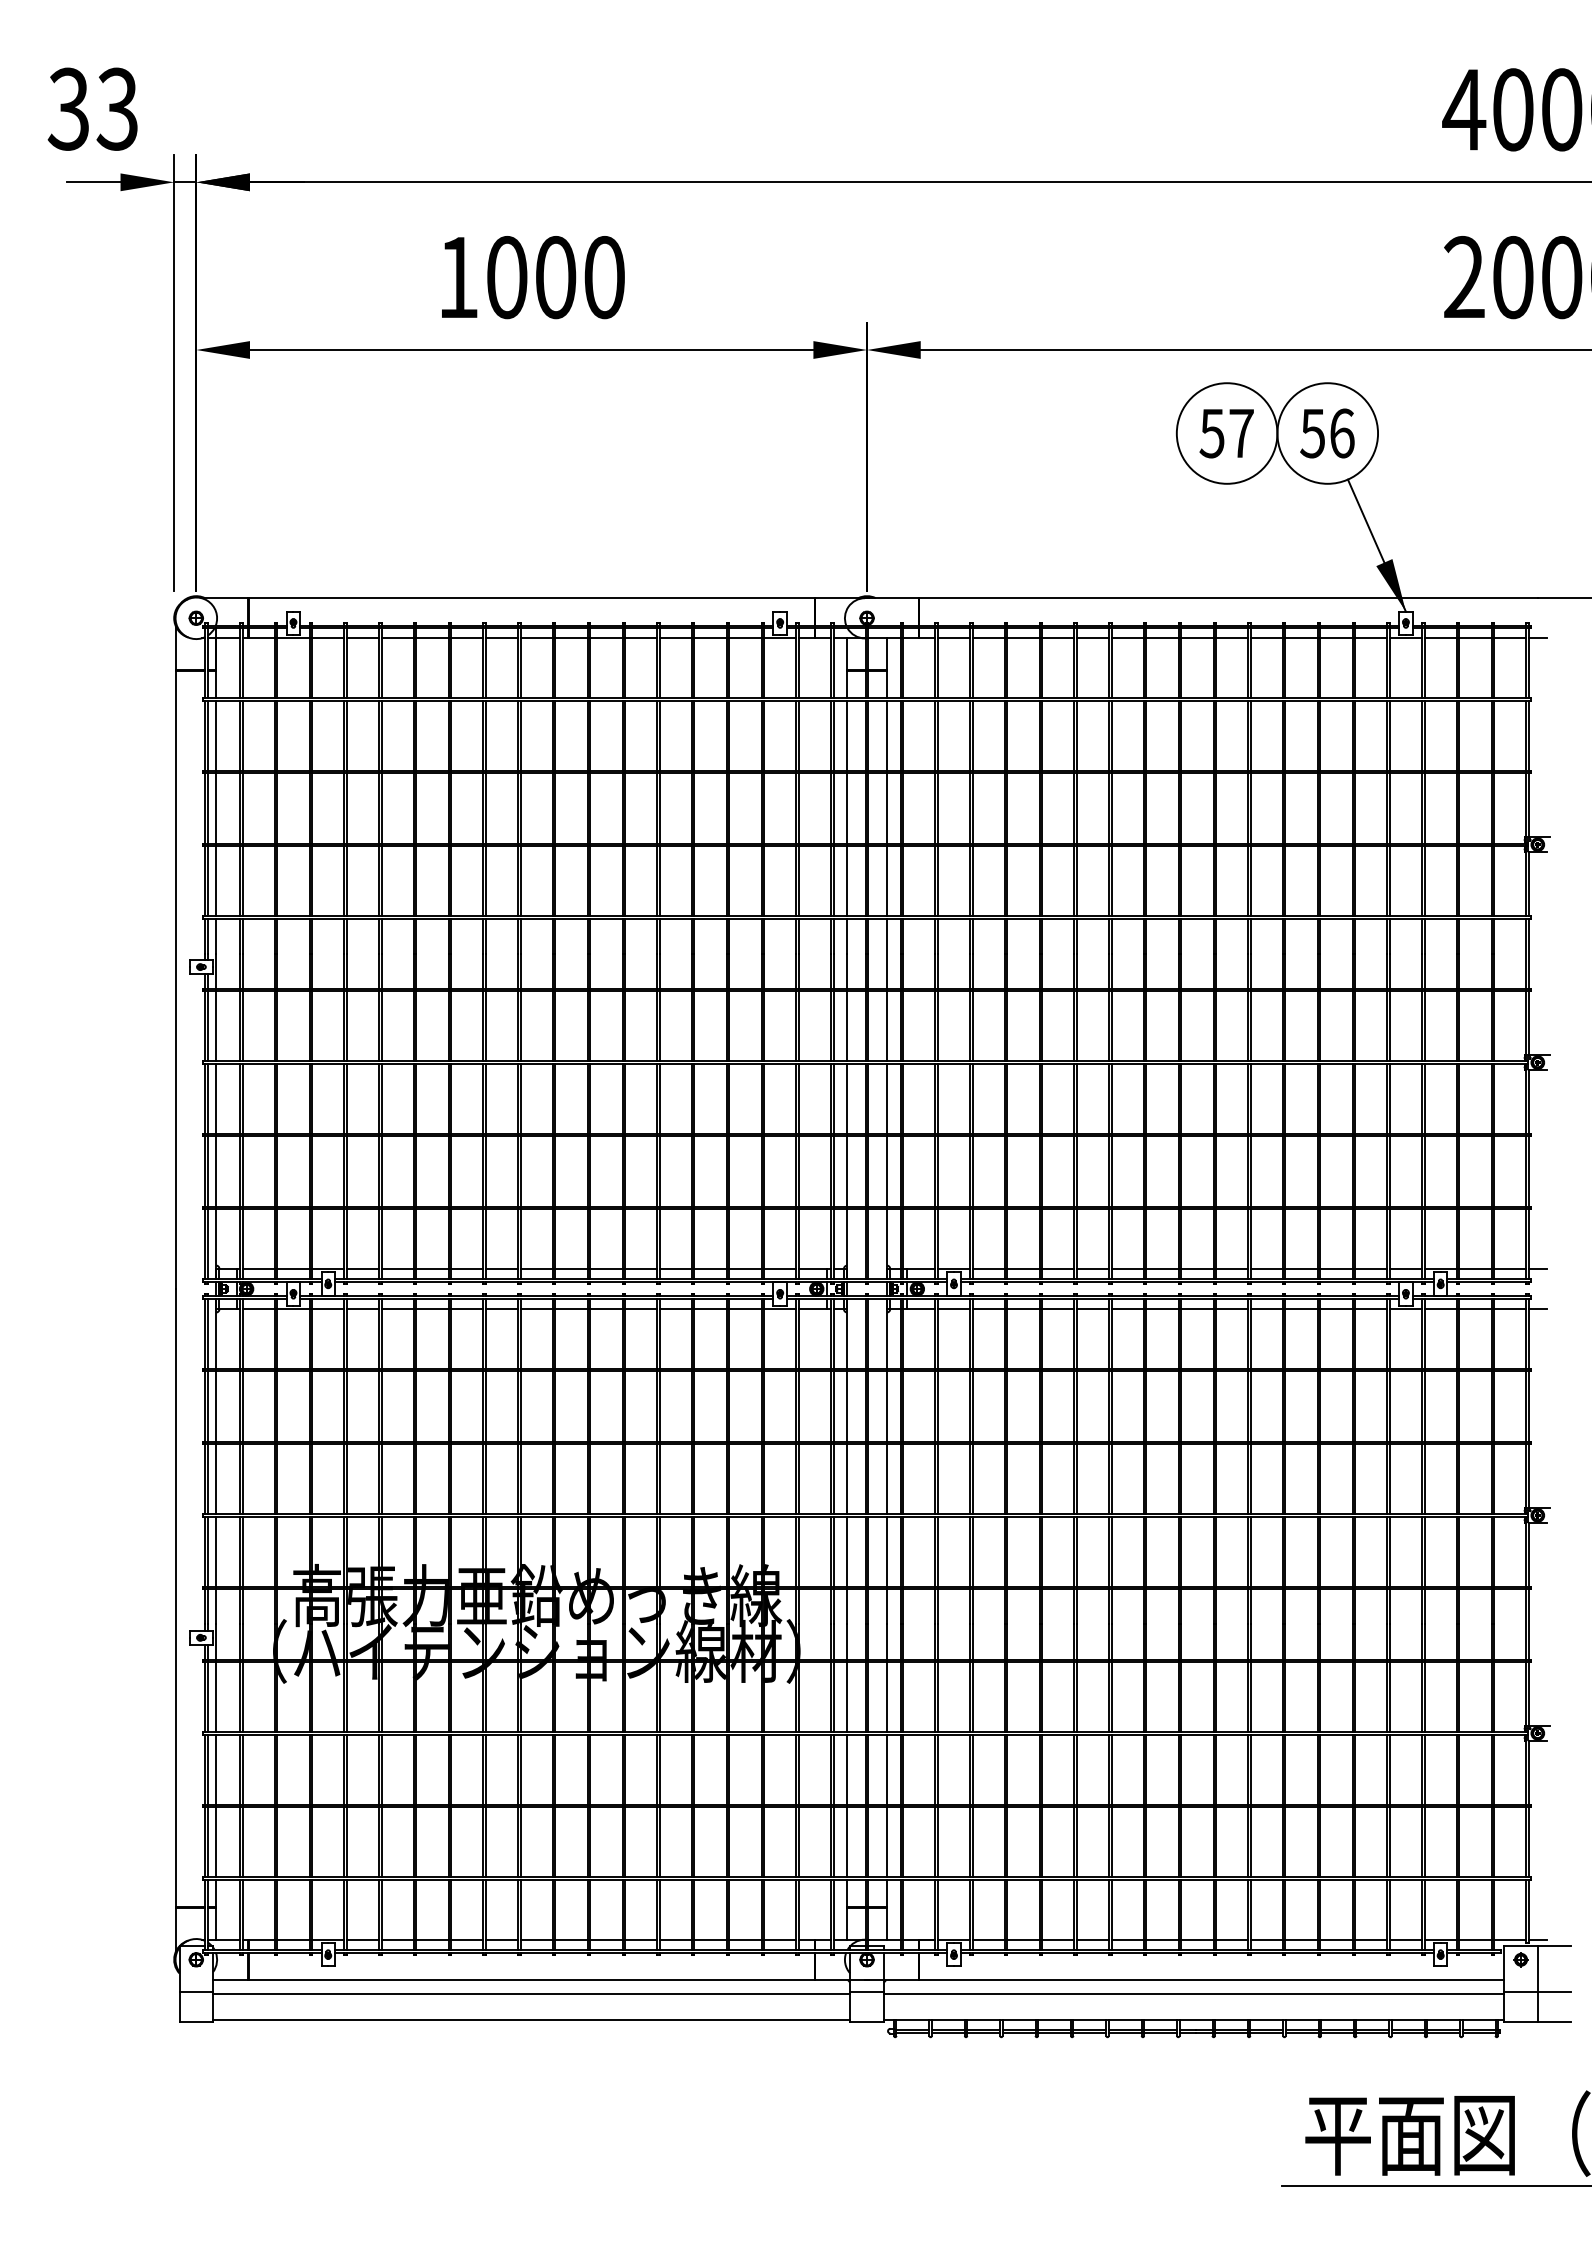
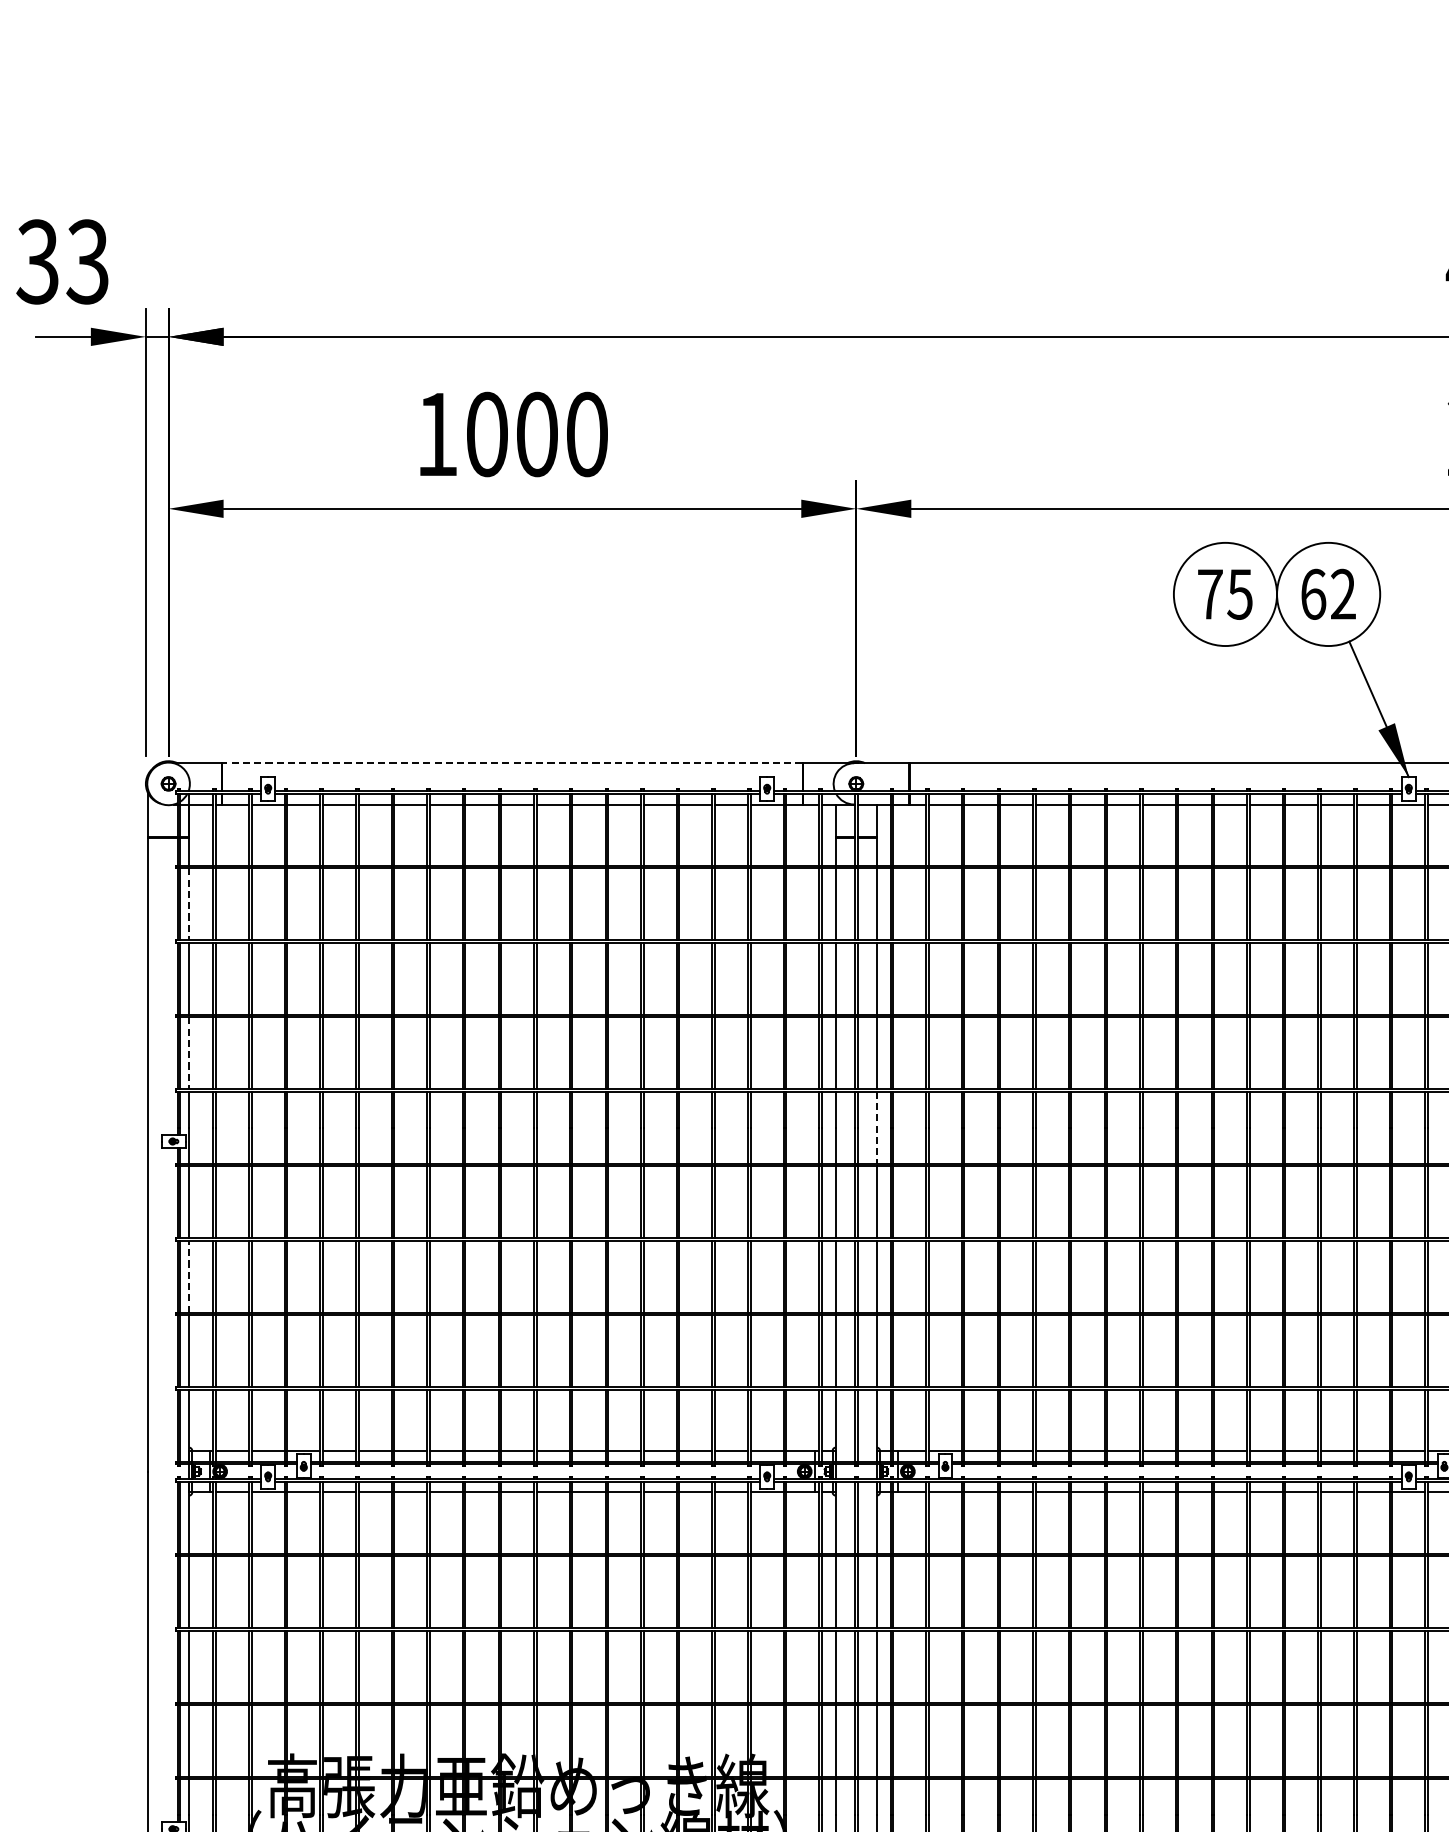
text: (1226, 433) -> (1224, 594), 57 -> 75
text: (1327, 433) -> (1328, 594), 56 -> 62
line: (531, 598) -> (512, 763), solid -> dashed
line: (216, 736) -> (189, 905), solid -> dashed
line: (216, 881) -> (189, 1053), solid -> dashed
line: (887, 954) -> (877, 1128), solid -> dashed
line: (216, 1098) -> (189, 1276), solid -> dashed

